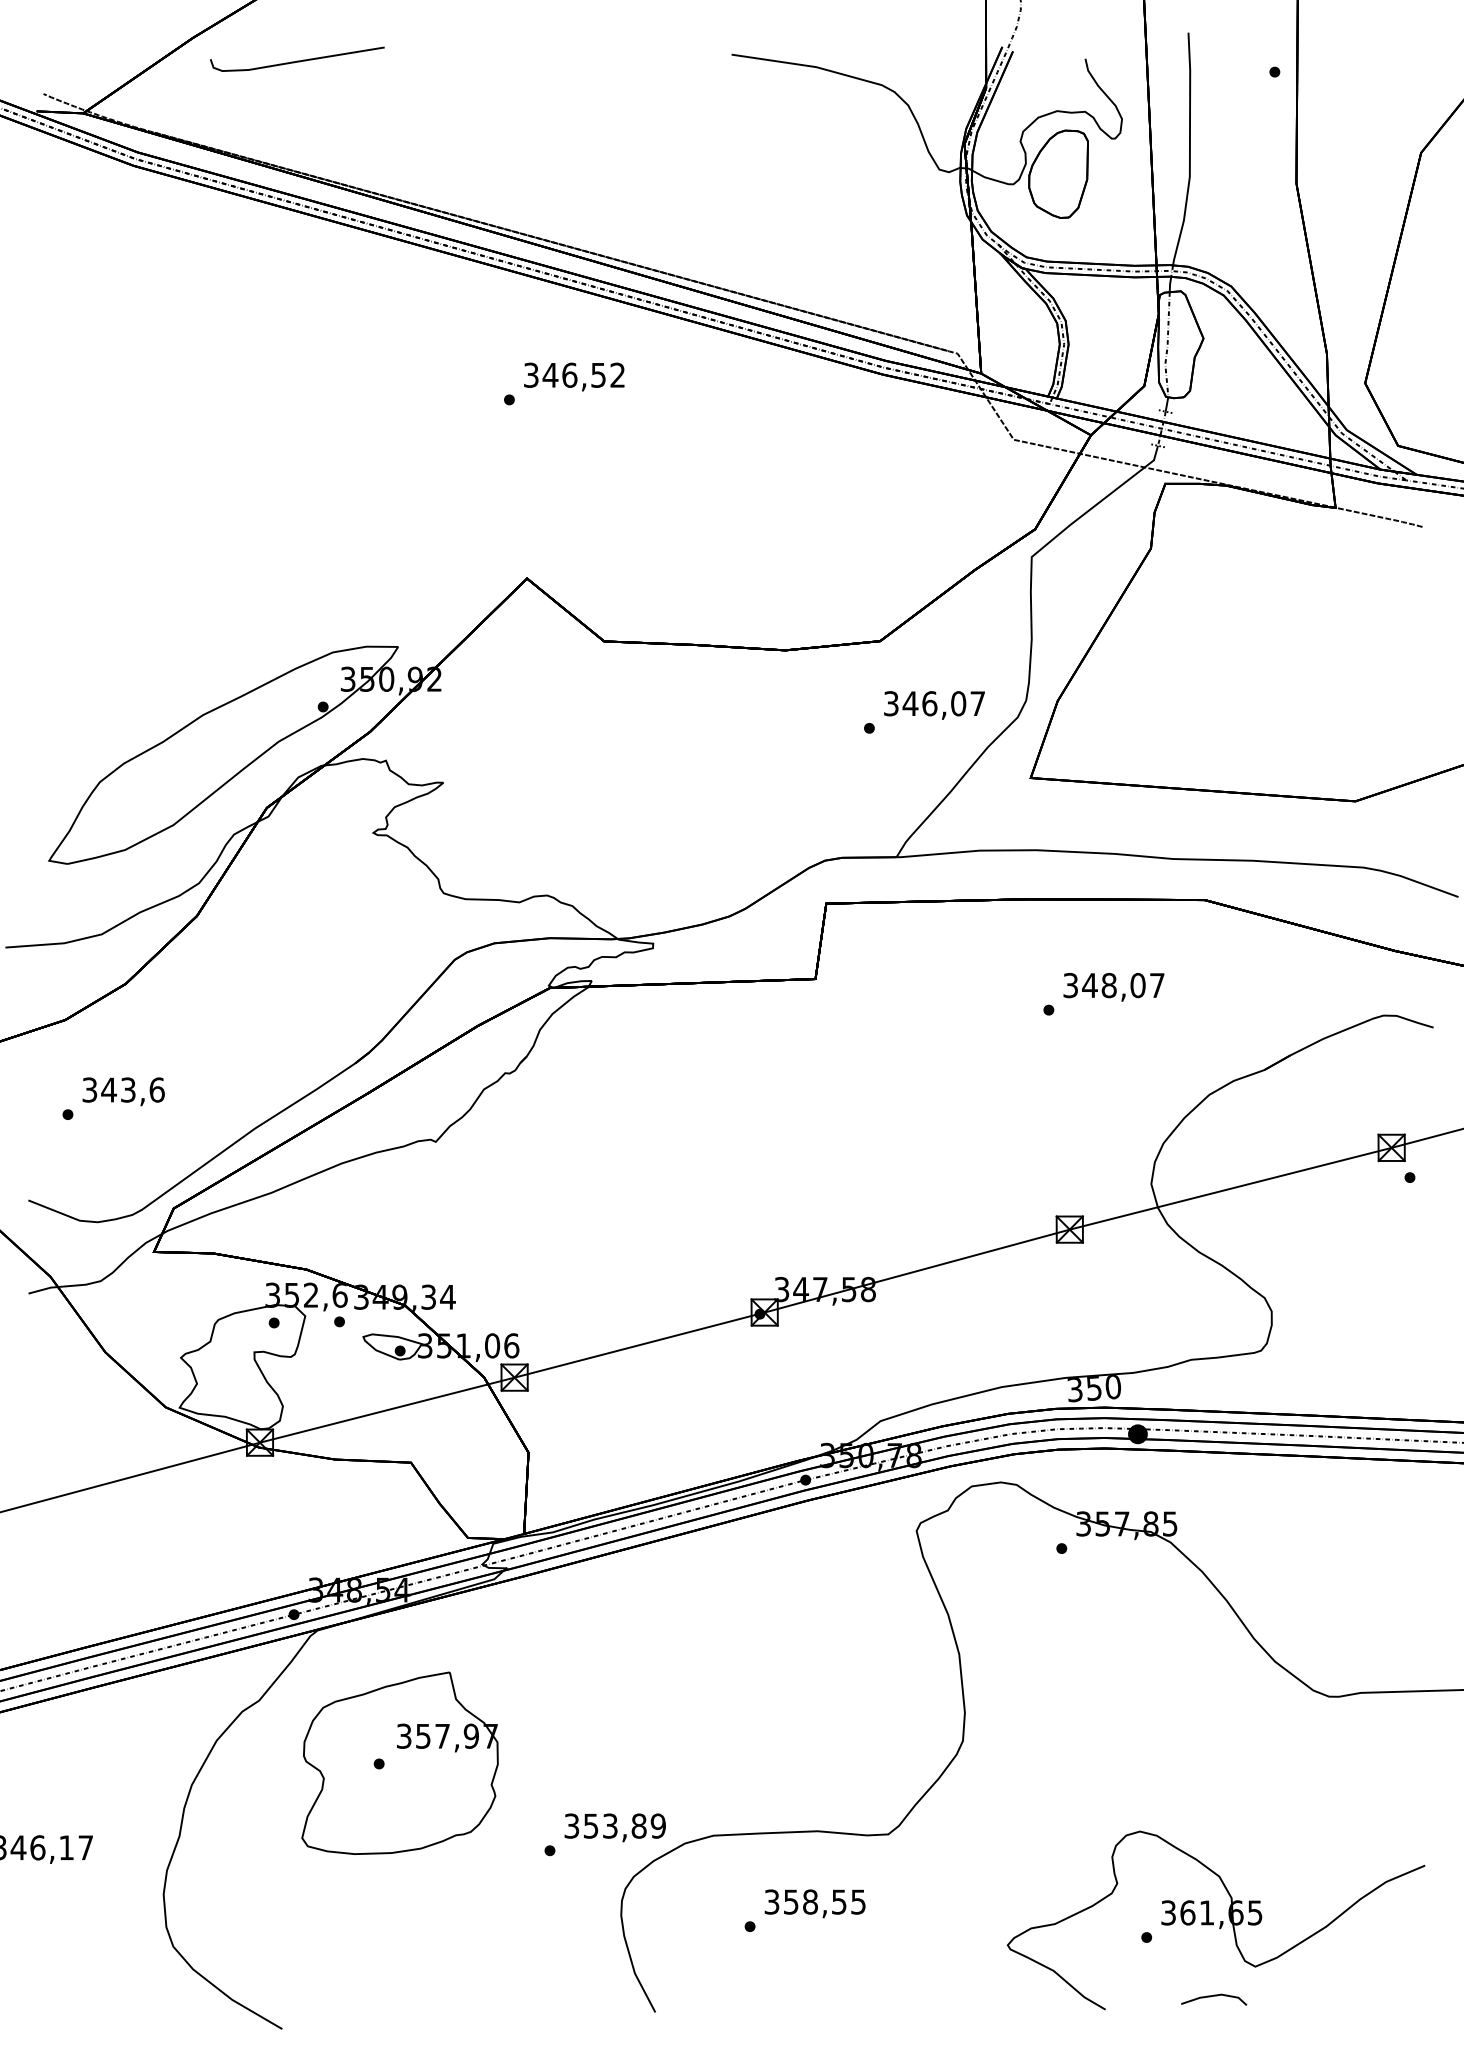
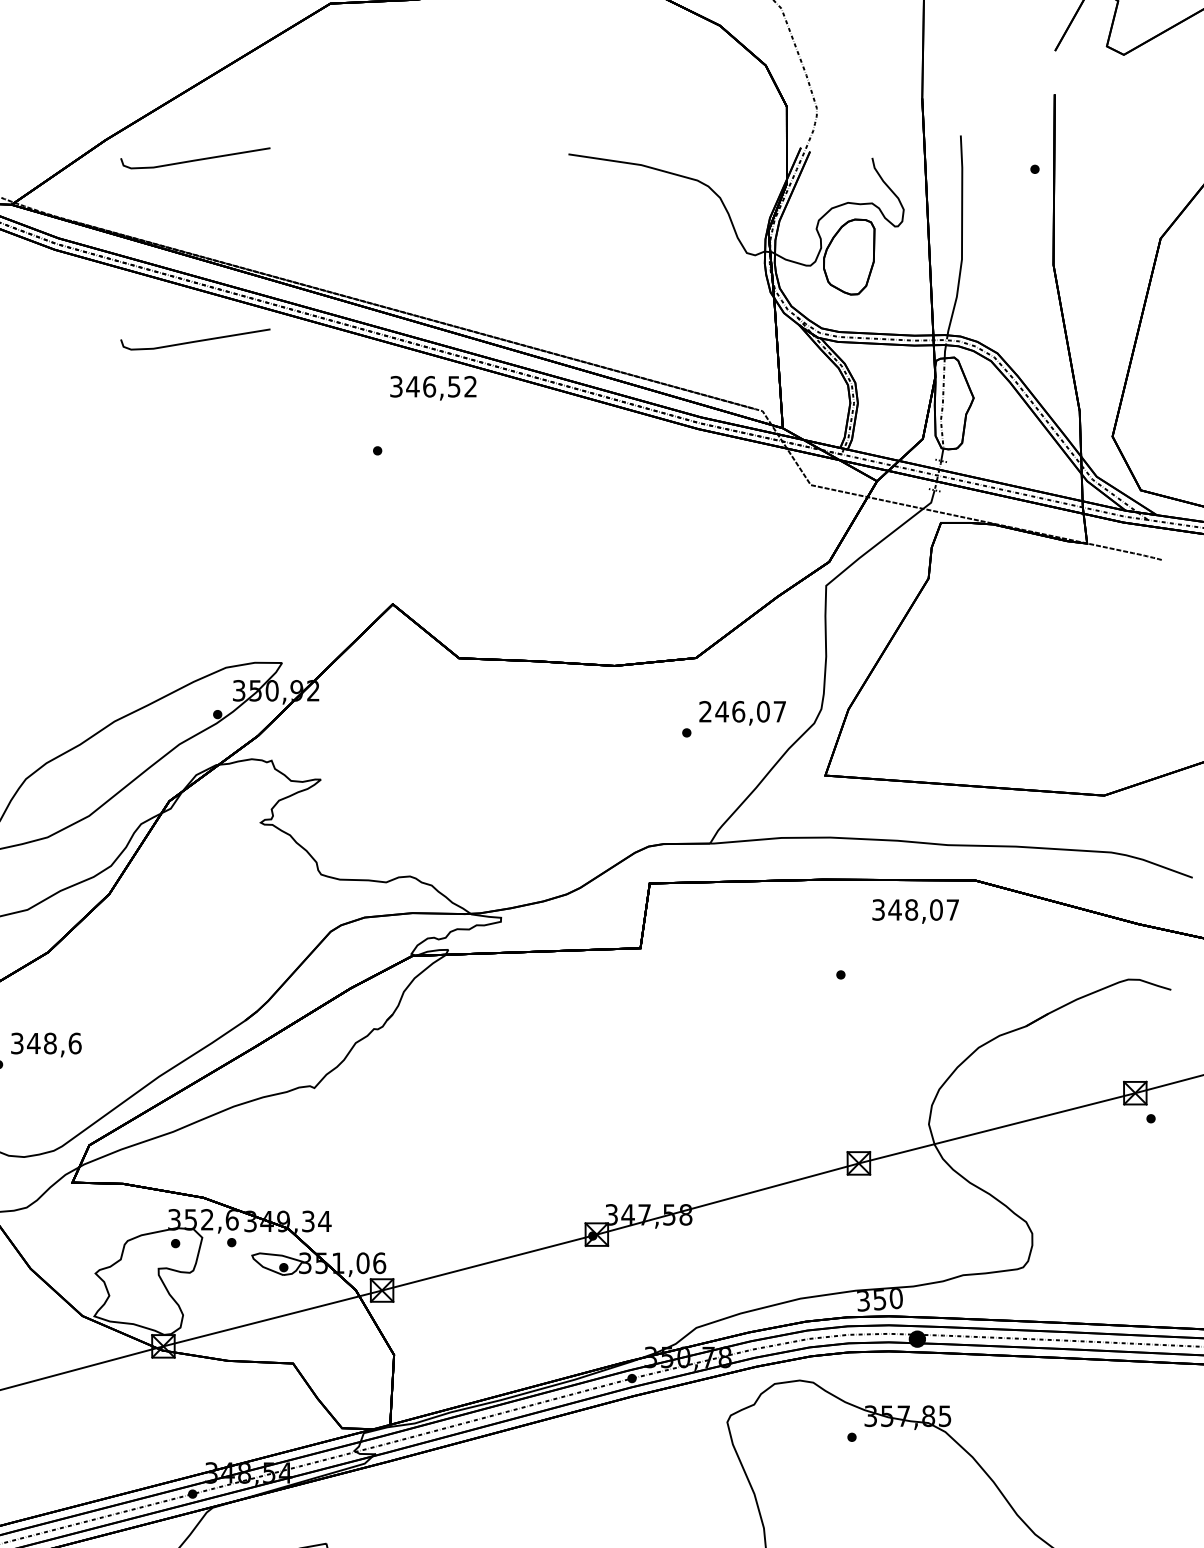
curve: (297, 271) -> (195, 340), added
text: (574, 376) -> (433, 387), moved
text: (891, 703) -> (705, 711), 346,07 -> 246,07
text: (1113, 987) -> (915, 911), moved
text: (127, 1089) -> (49, 1043), 343,6 -> 348,6

